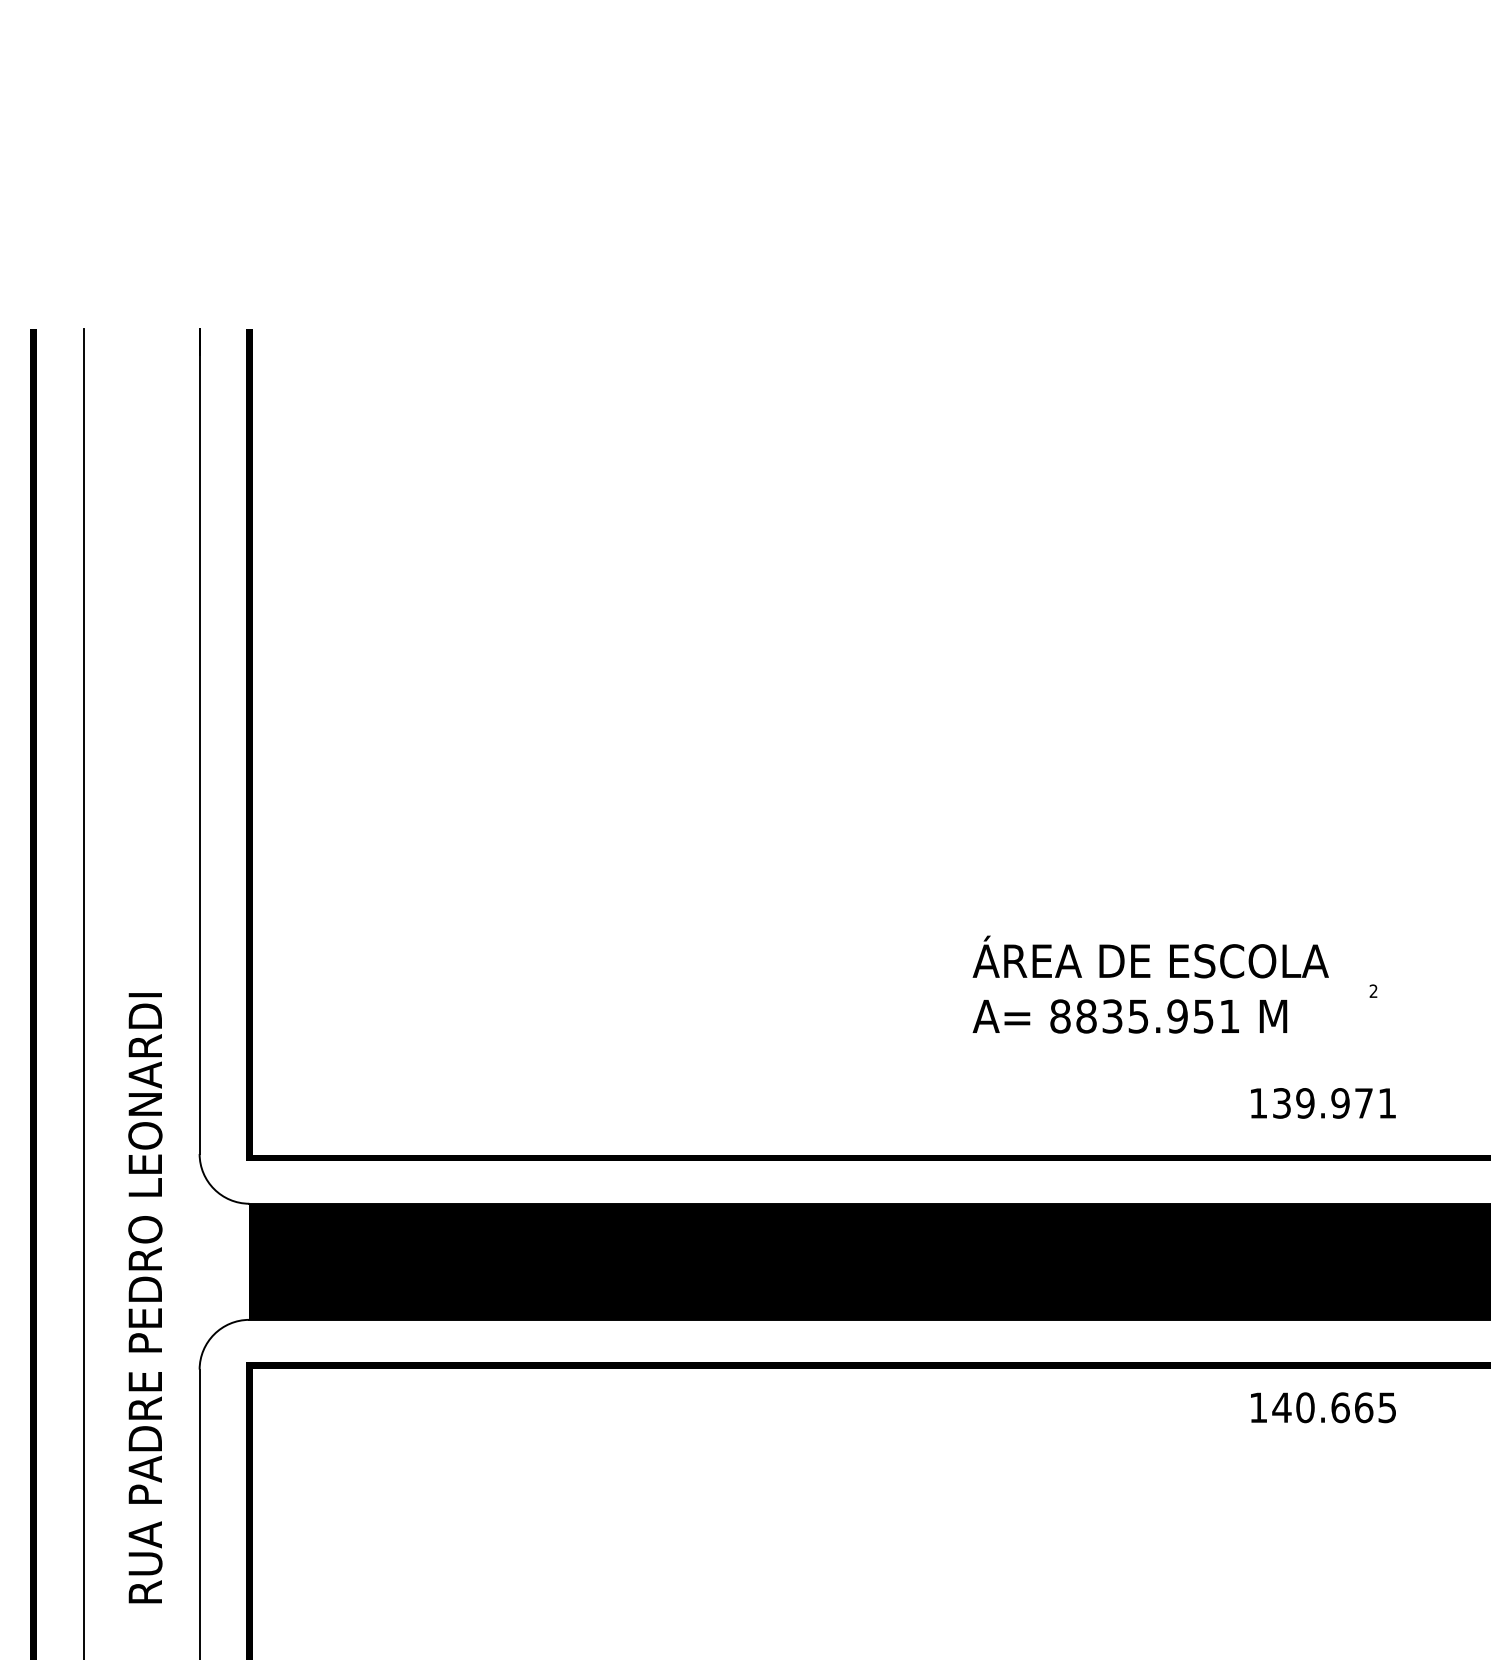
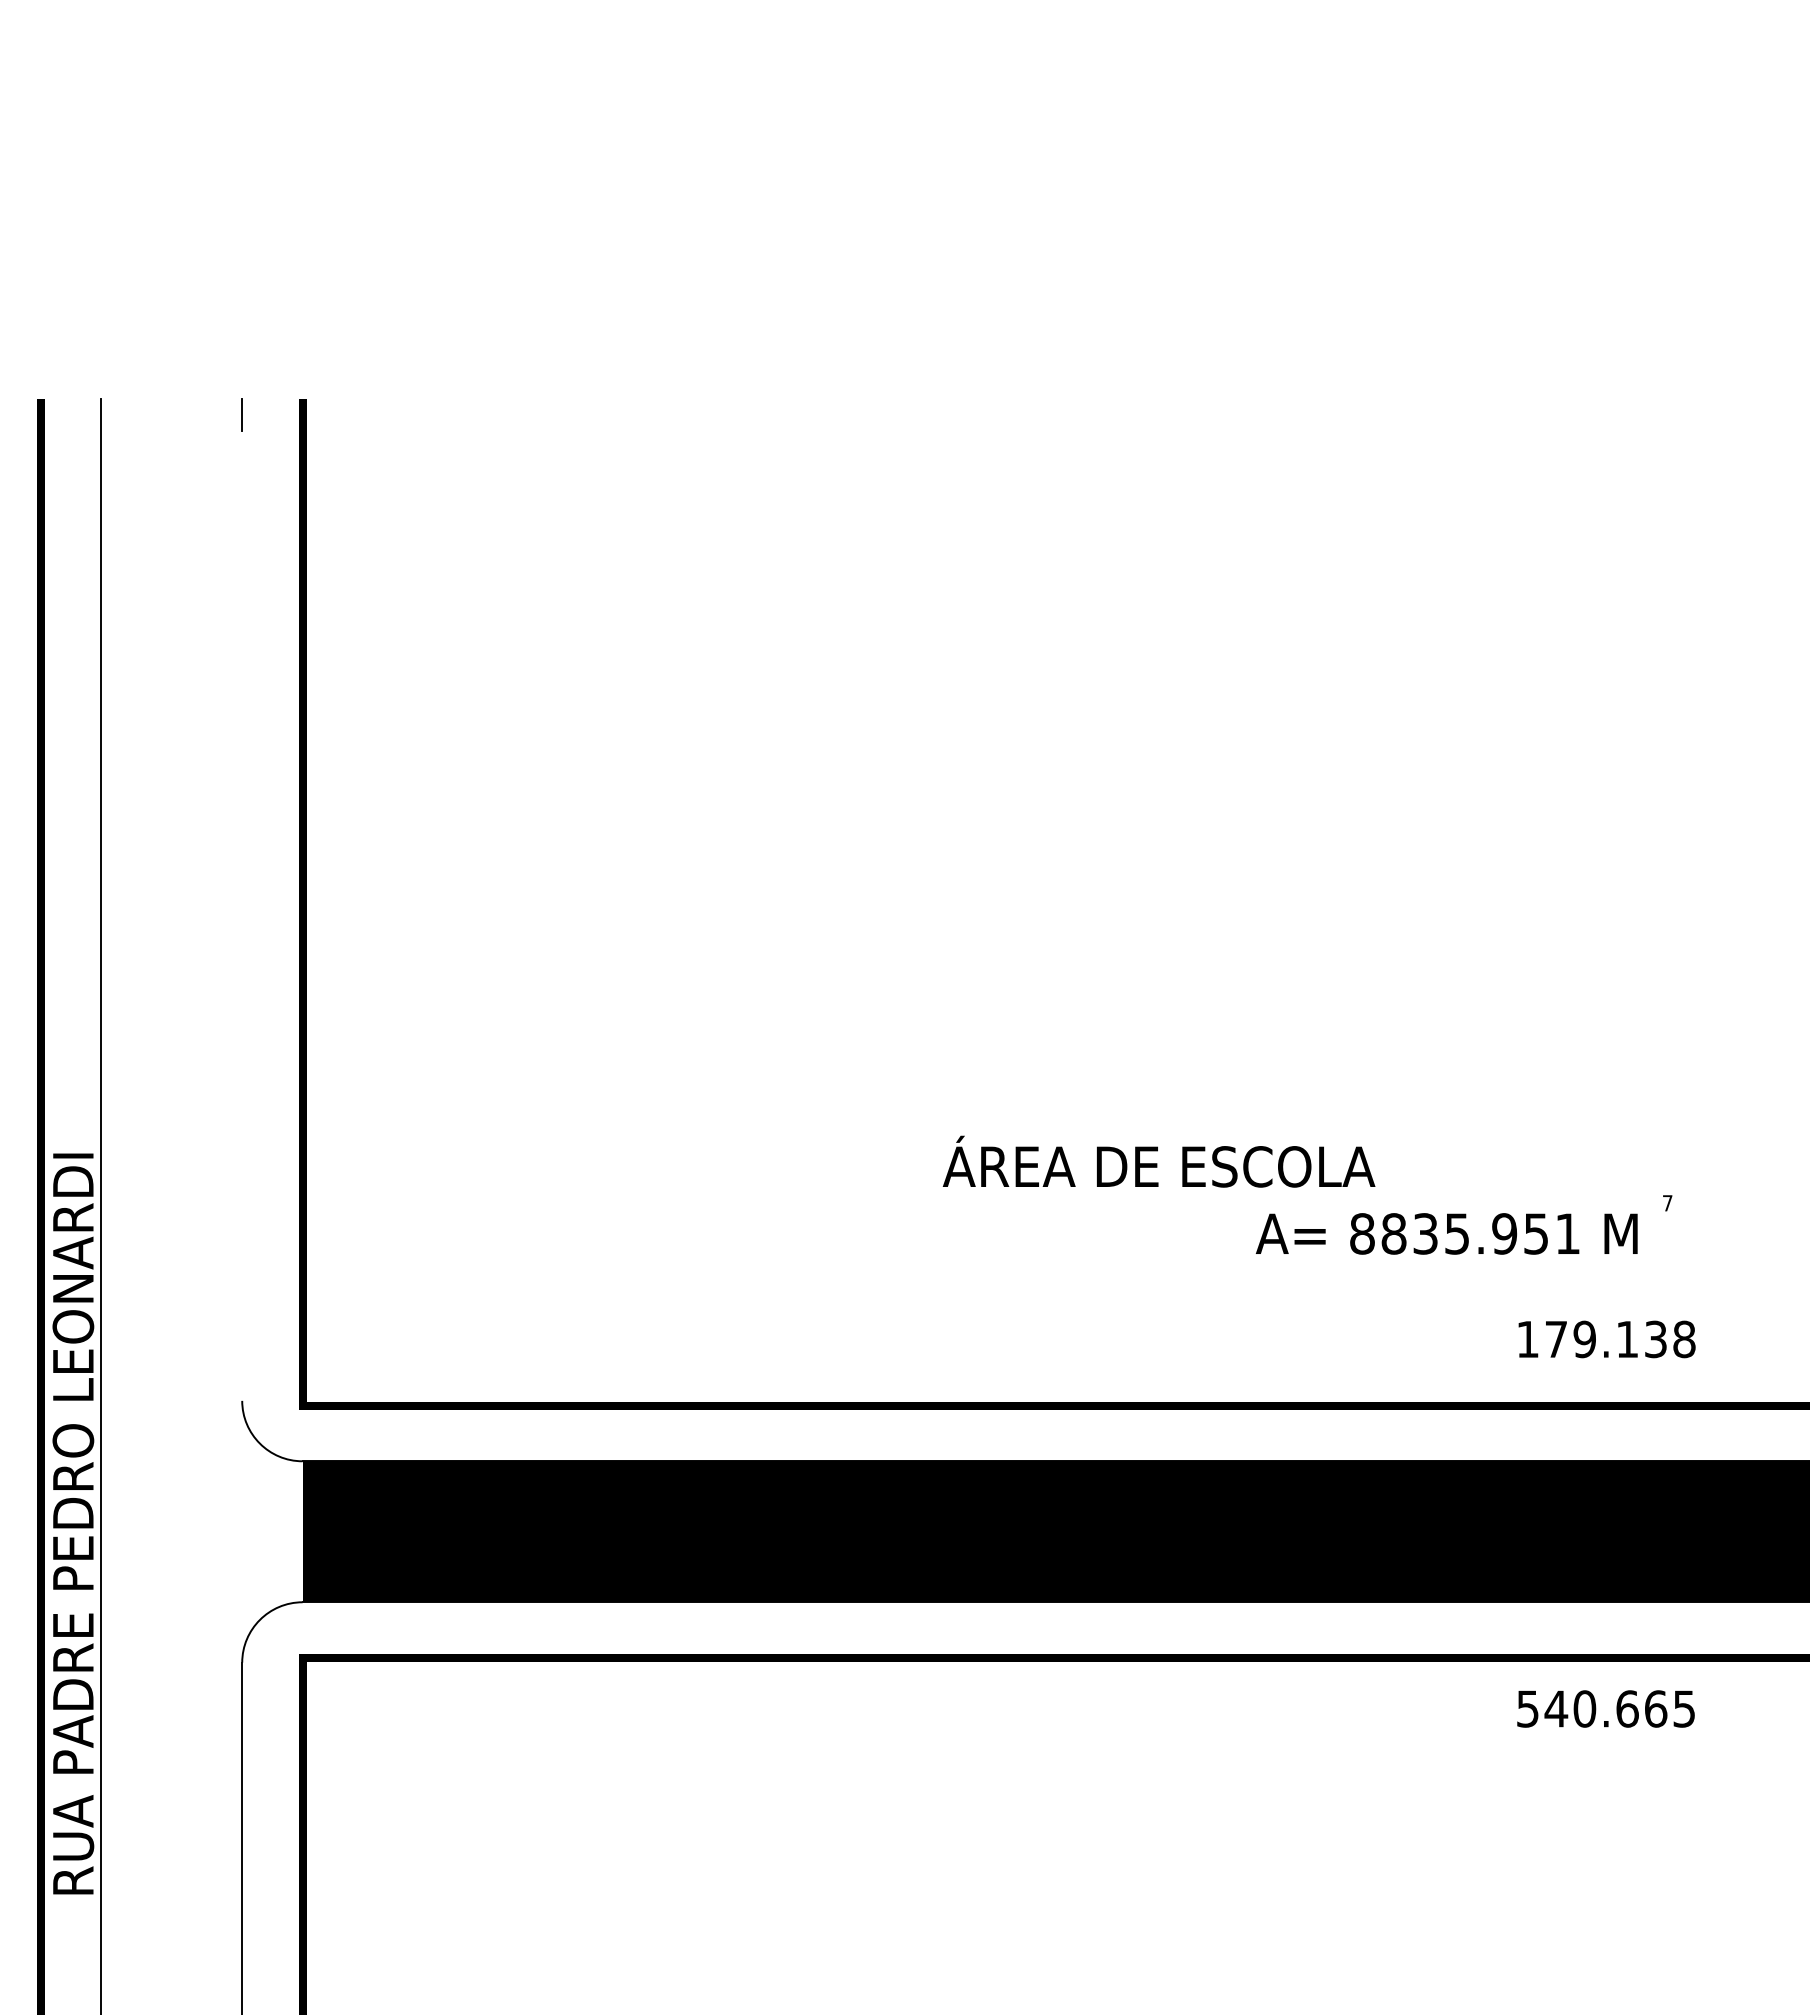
line: (199, 741) -> (242, 899), removed
text: (1150, 956) -> (1158, 1161), moved
text: (1373, 991) -> (1667, 1203), 2 -> 7
text: (1129, 1016) -> (1446, 1233), moved
text: (1334, 1103) -> (1620, 1339), 139.971 -> 179.138
text: (145, 1297) -> (73, 1523), moved
text: (1258, 1407) -> (1527, 1708), 140.665 -> 540.665

